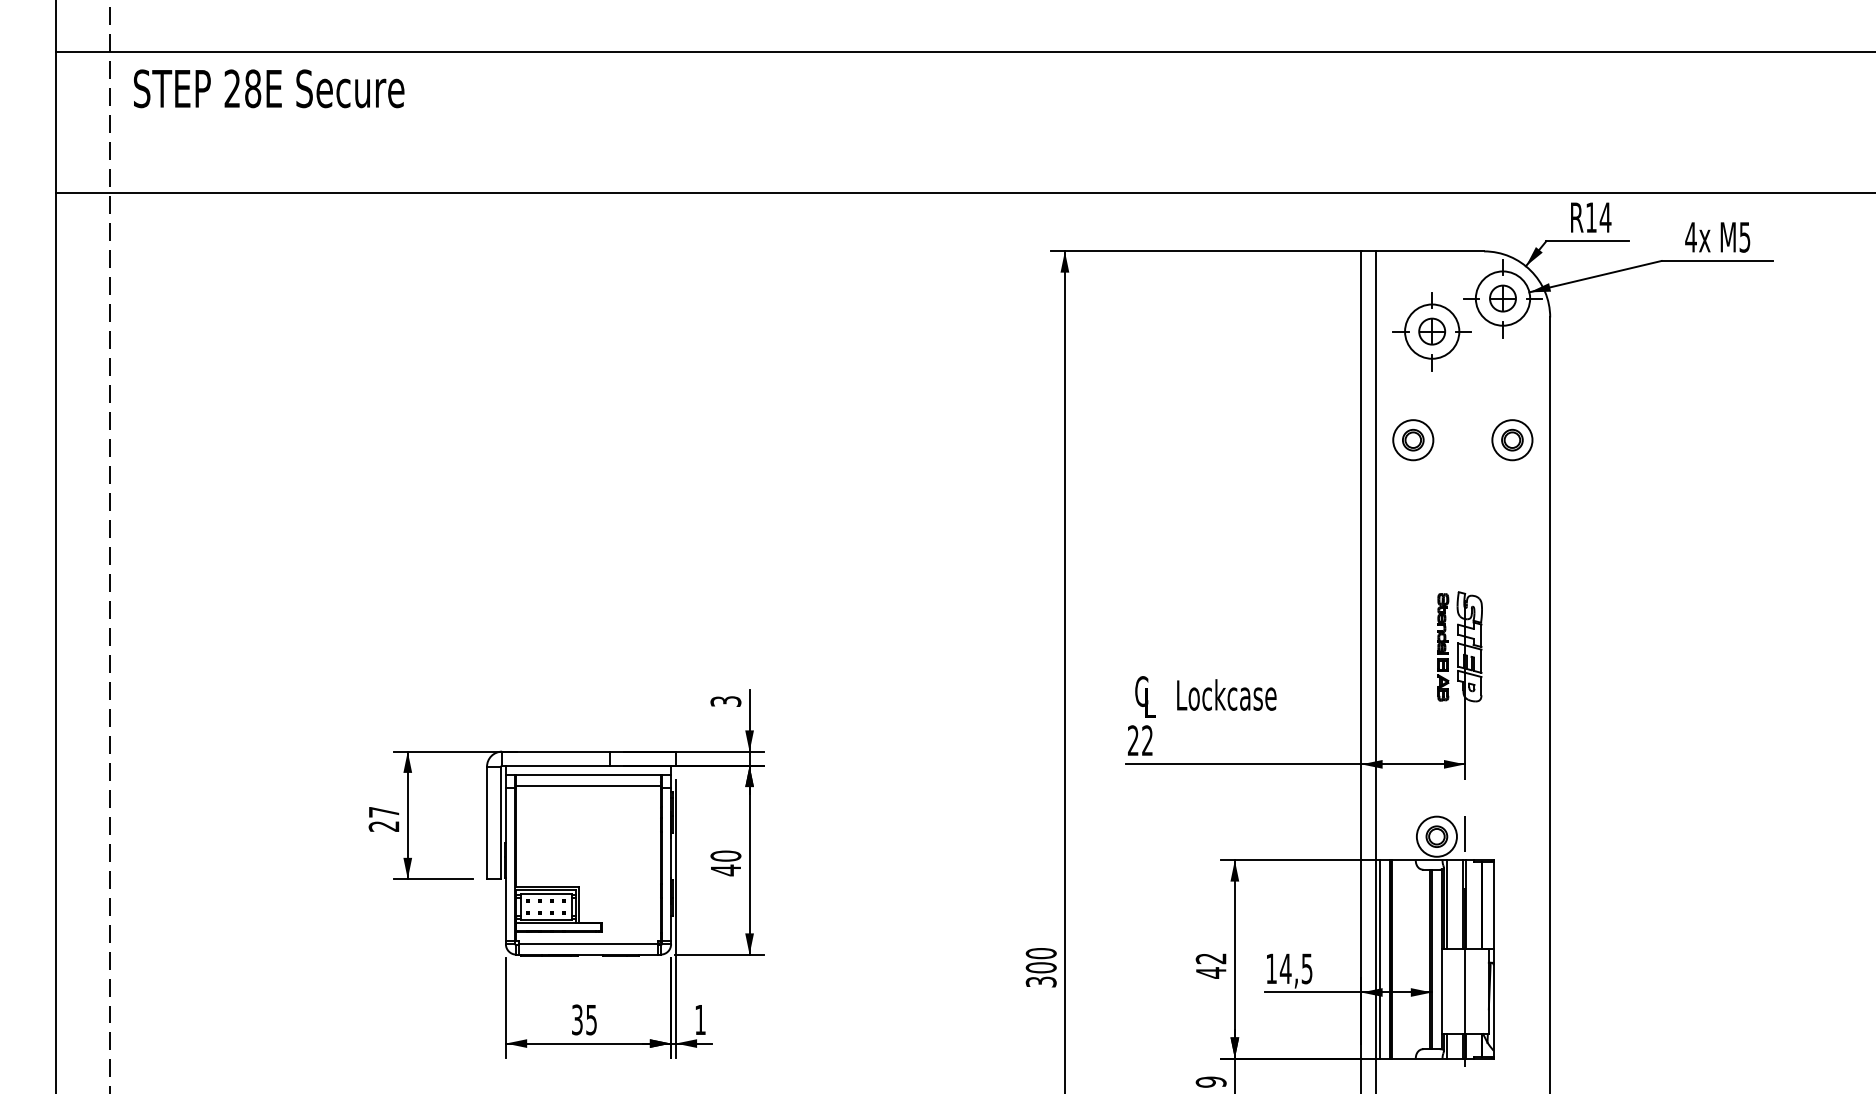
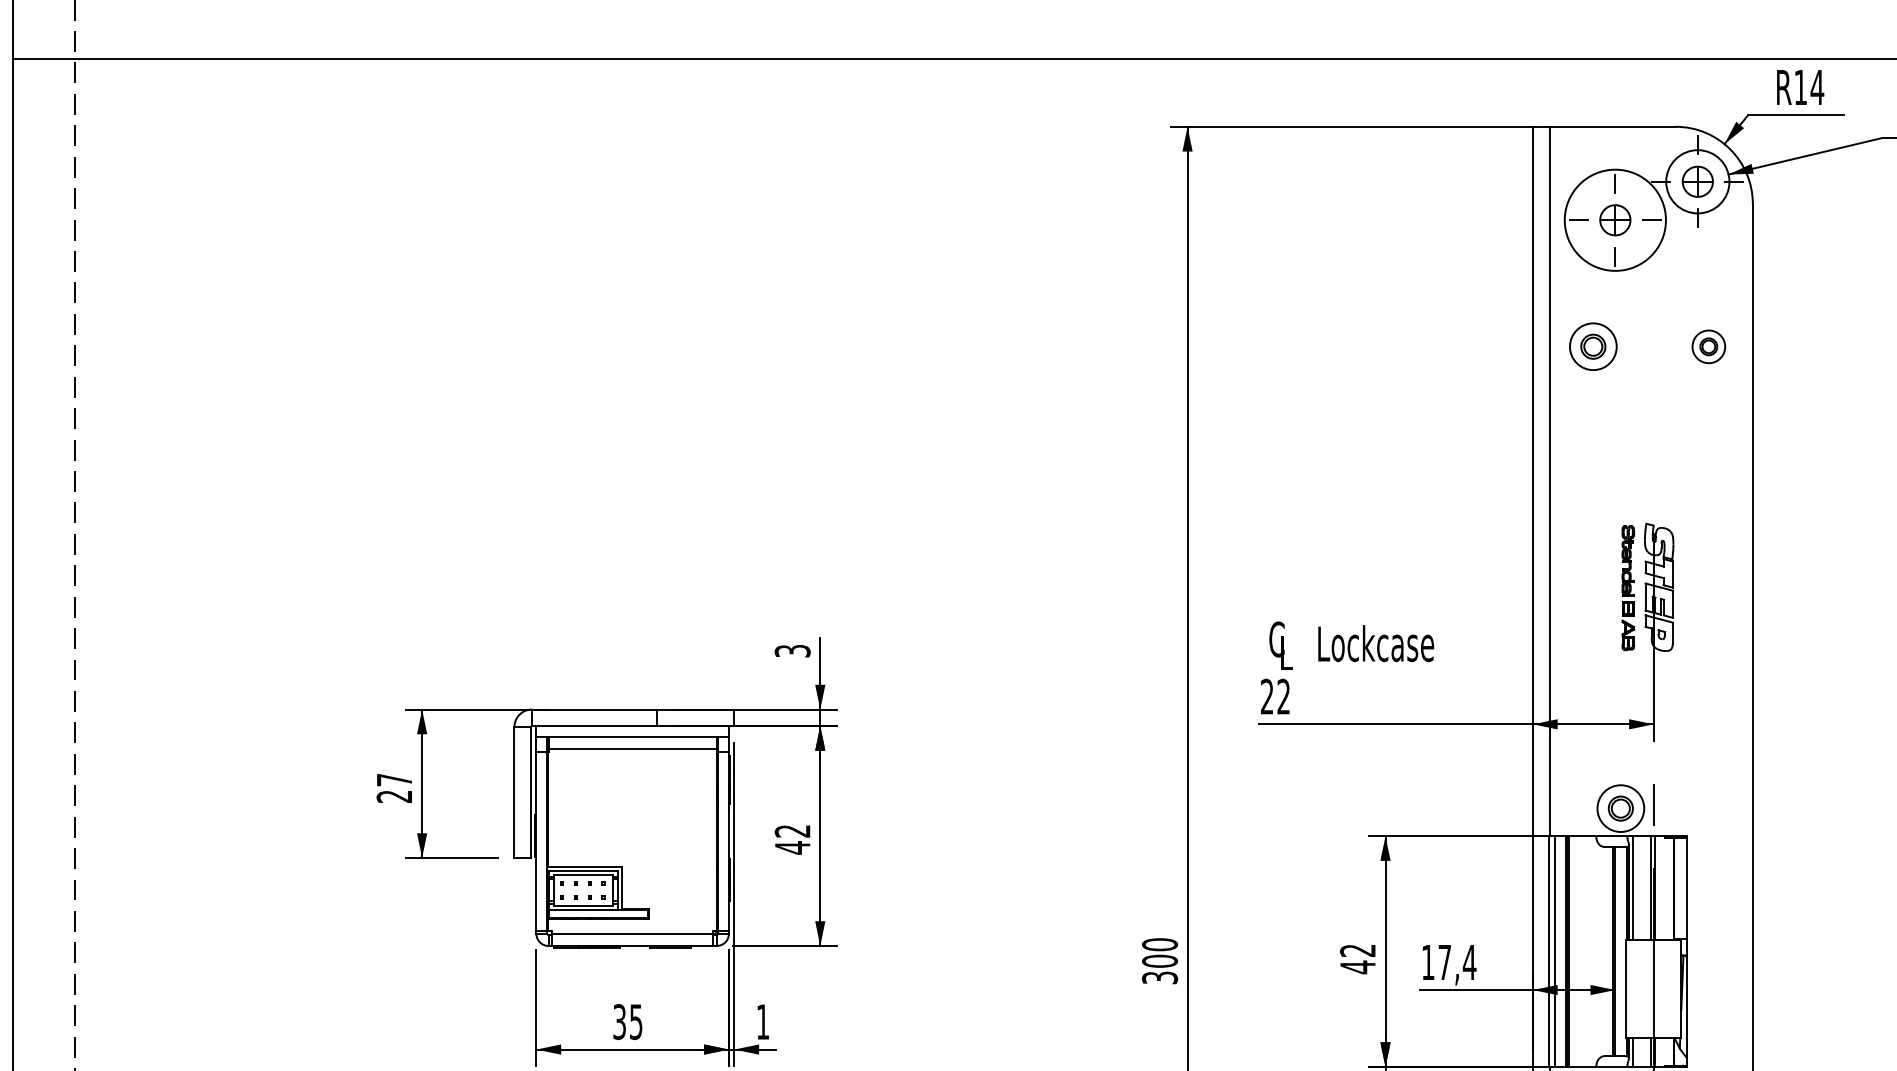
circle: (1432, 331) -> (1615, 220), size x1.6
part: (1512, 440) -> (1708, 347), size x0.7
text: (725, 855) -> (792, 830), 40 -> 42
text: (1295, 968) -> (1456, 962), 14,5 -> 17,4

